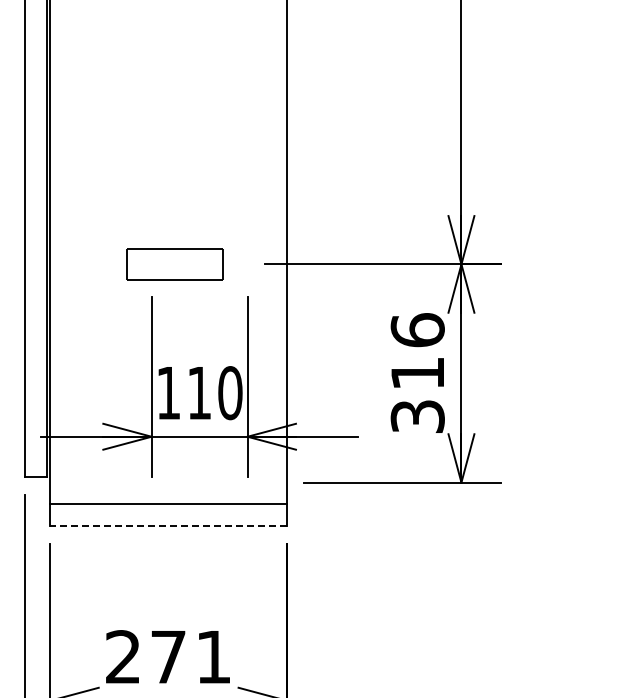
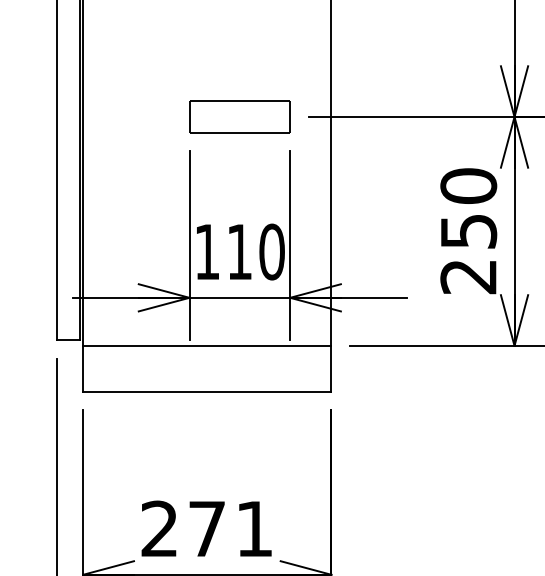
part: (174, 264) -> (239, 117), moved
text: (417, 373) -> (468, 231), 316 -> 250
line: (168, 503) -> (207, 345), moved
line: (168, 526) -> (207, 391), dashed -> solid

